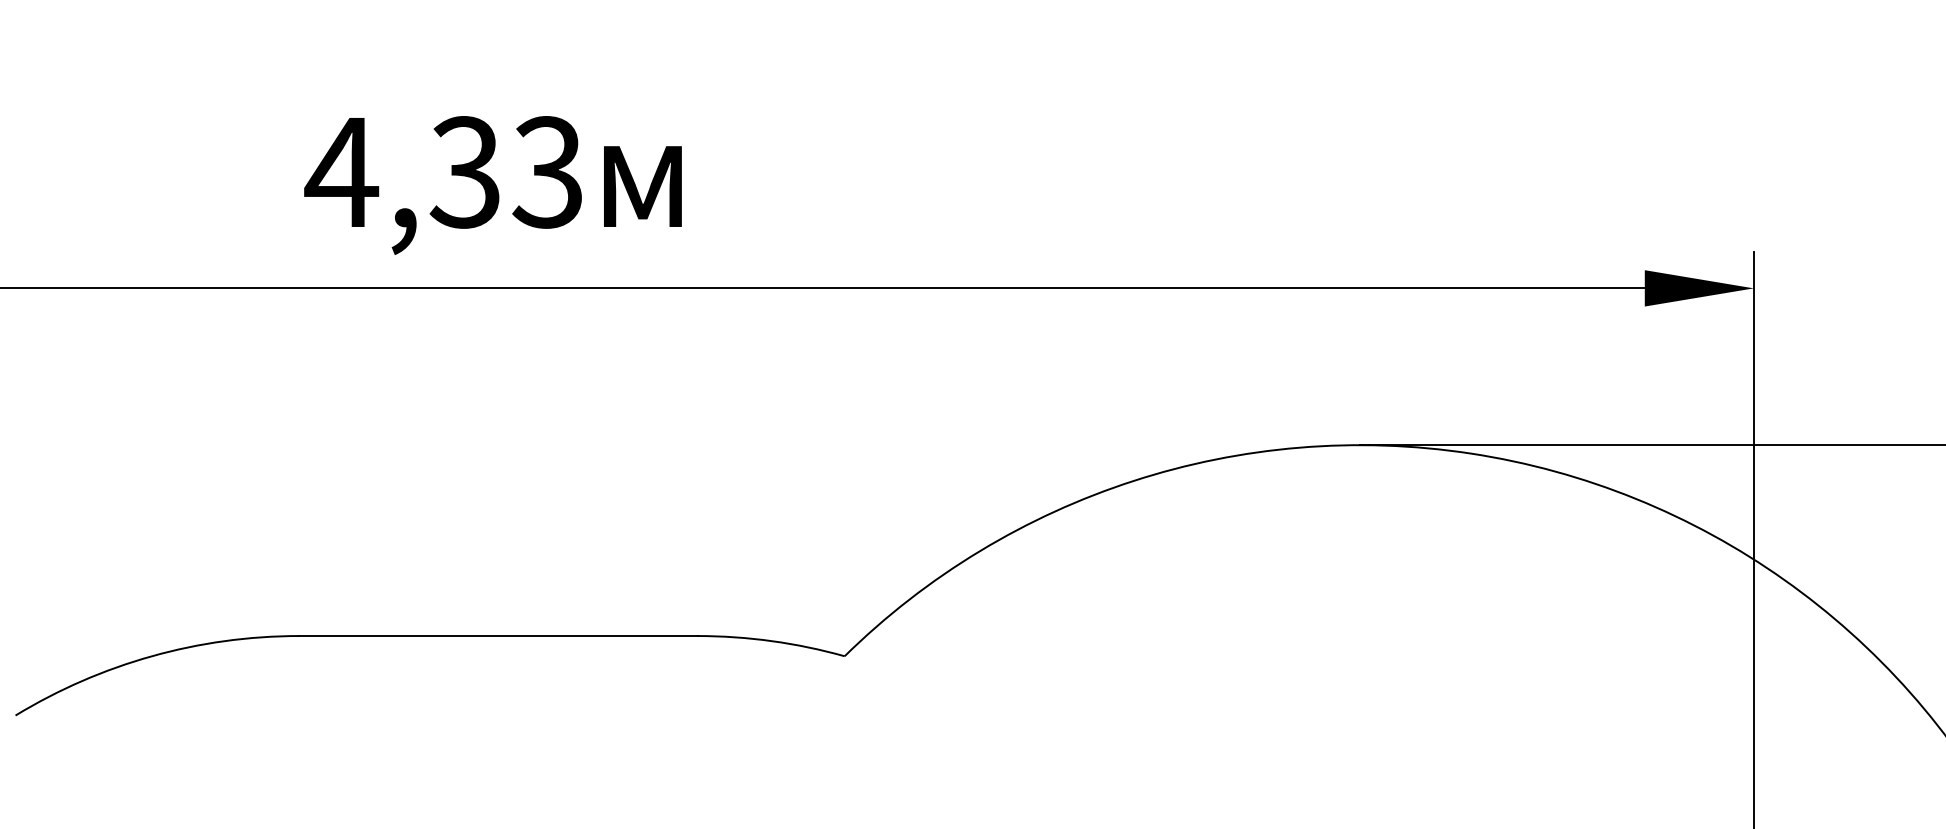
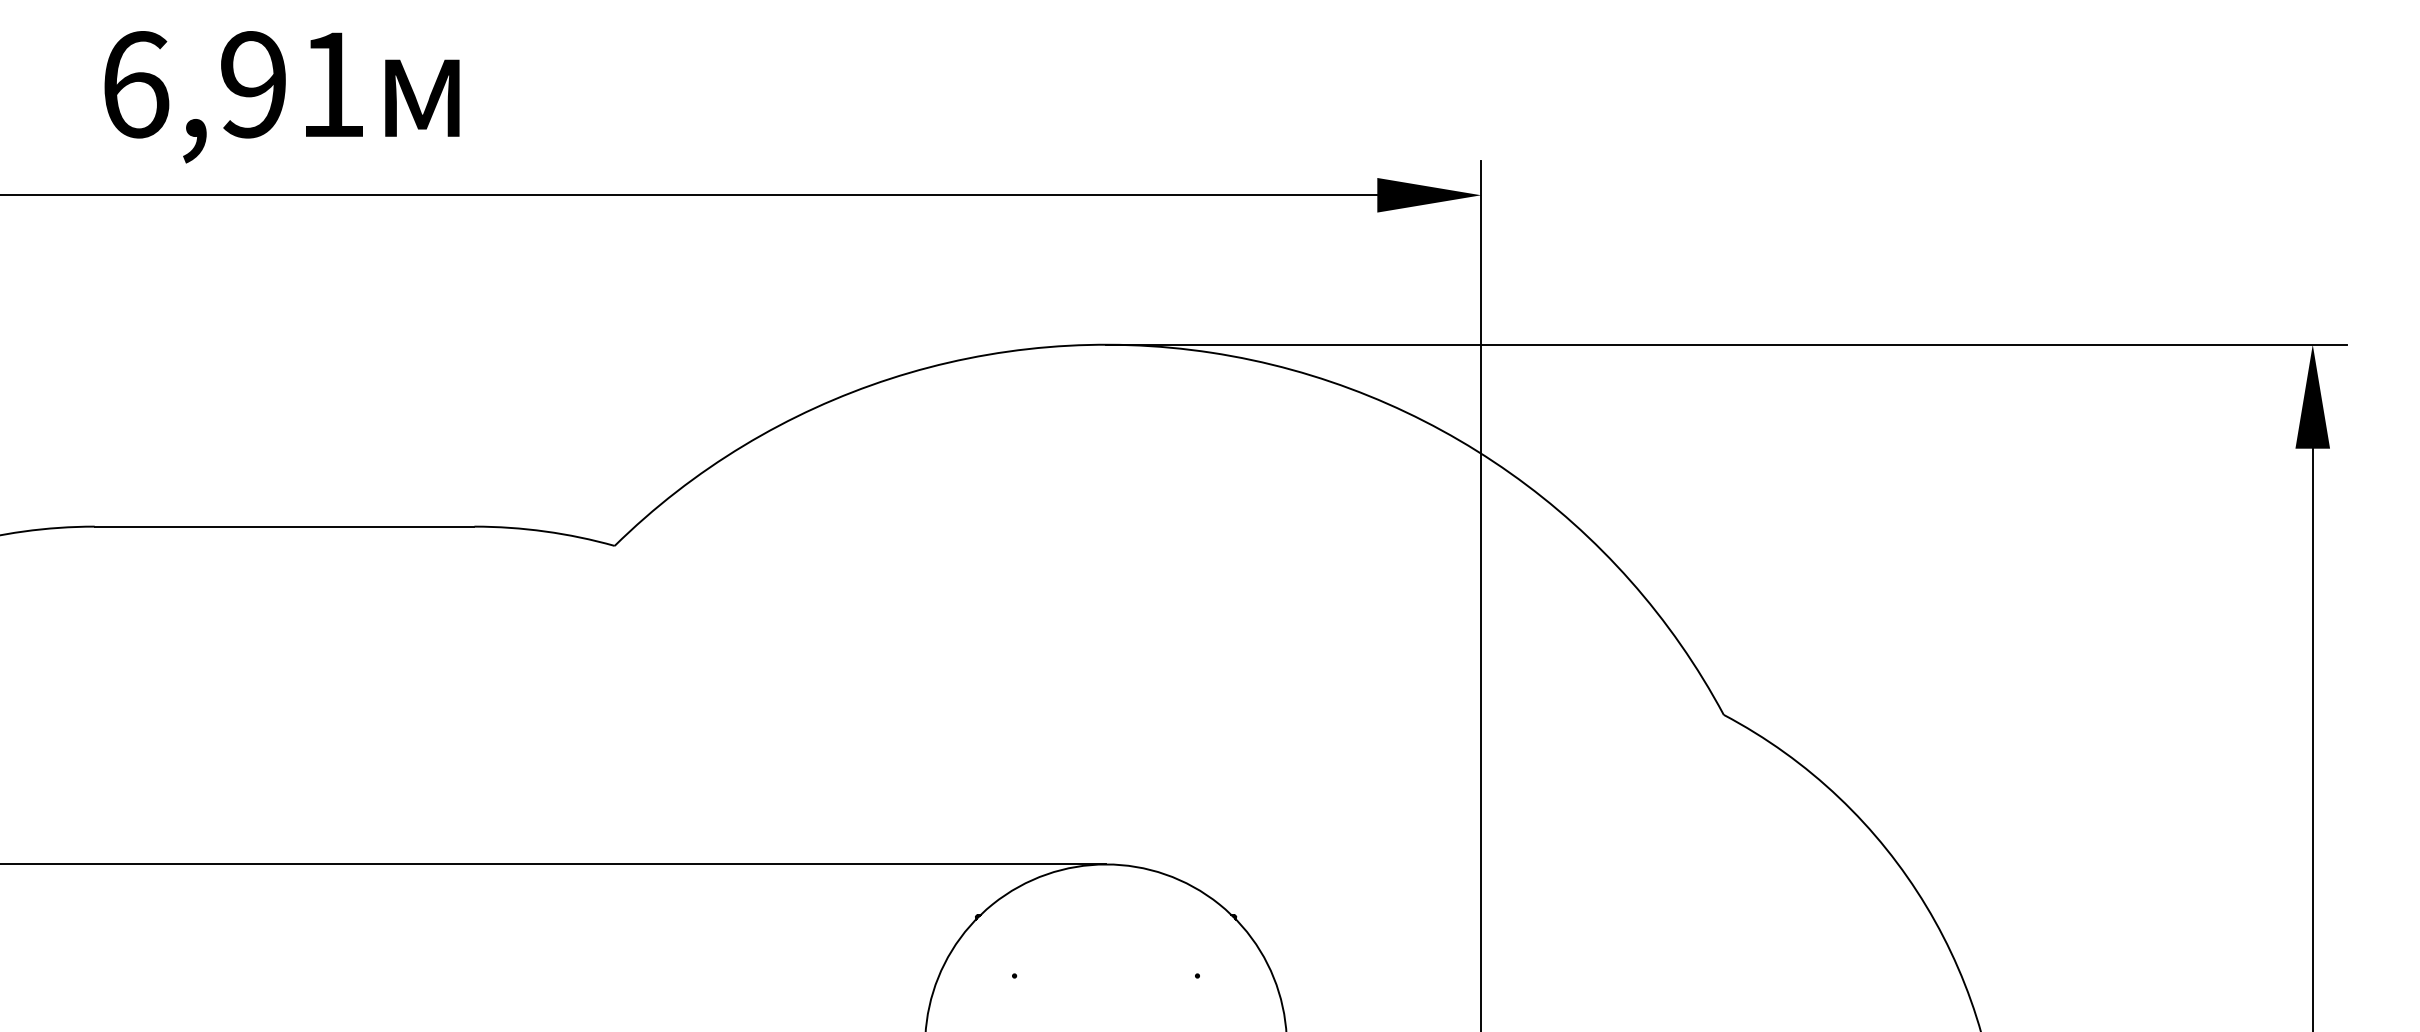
text: (442, 172) -> (231, 84), 4,33 -> 6,91

